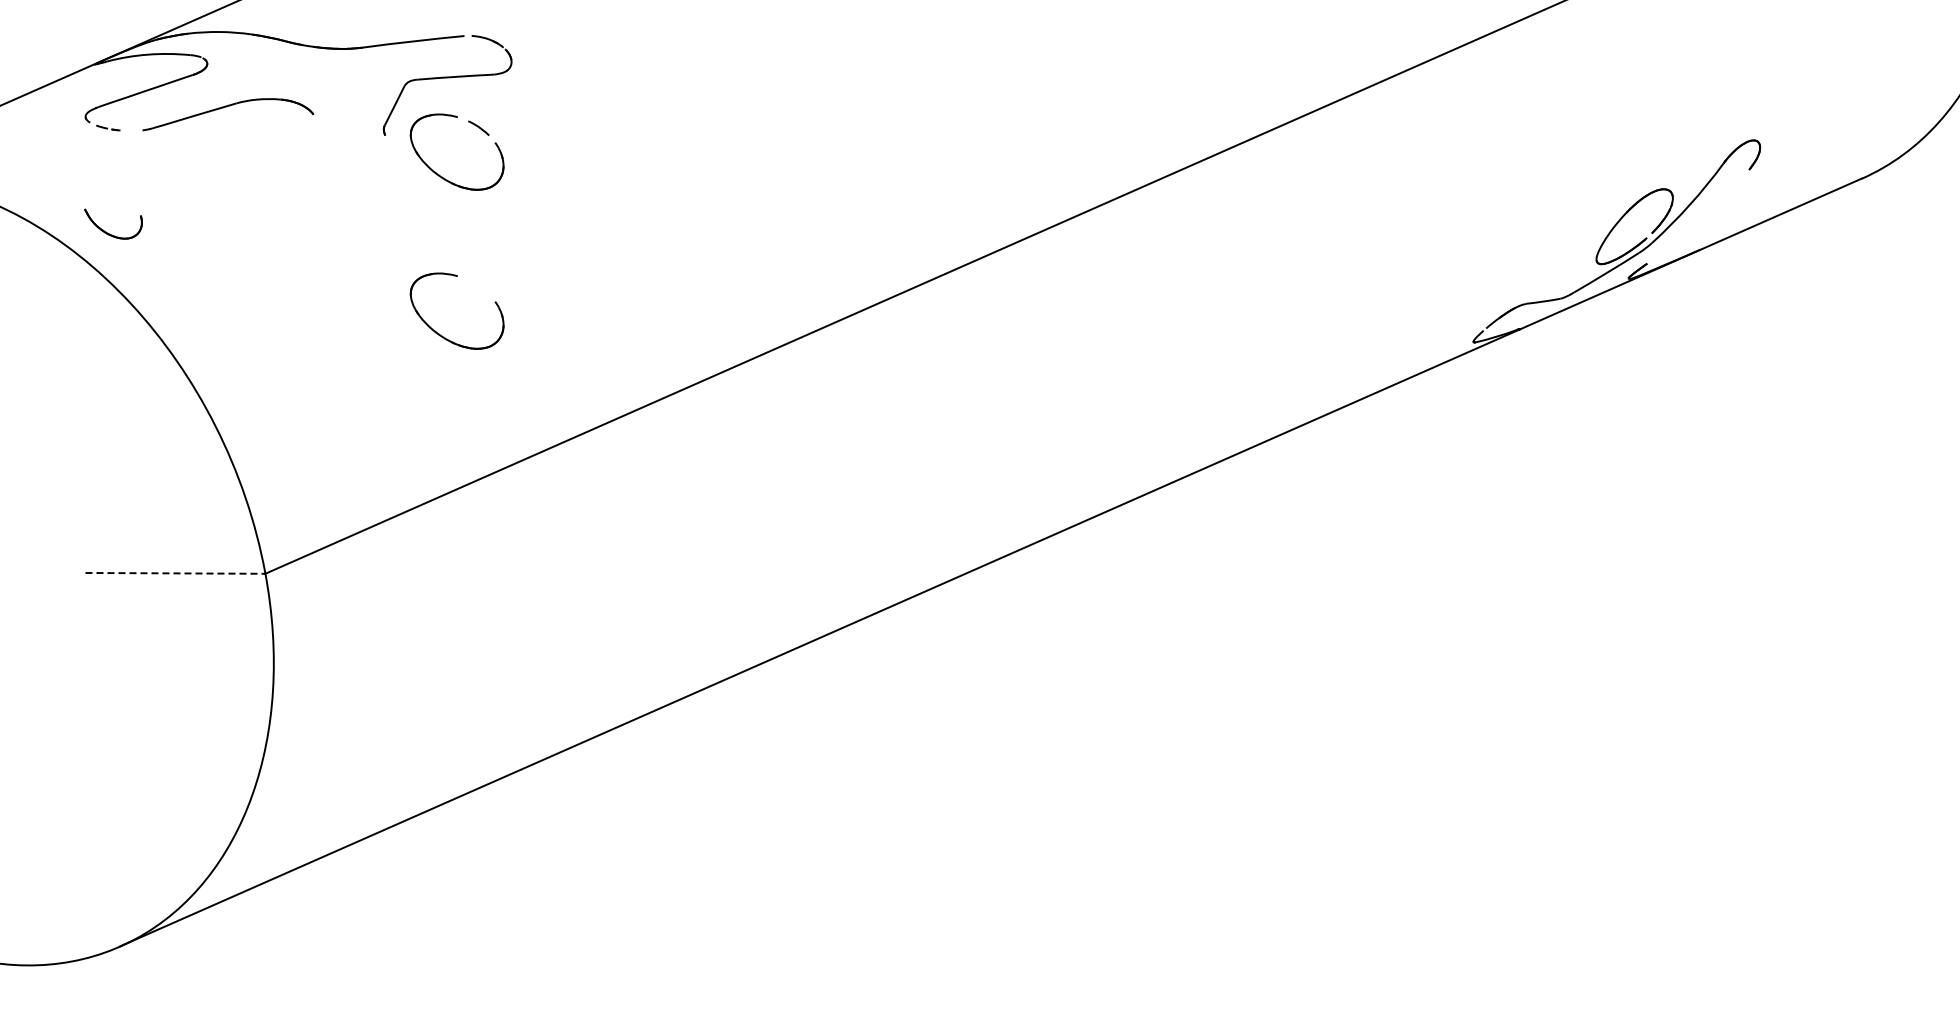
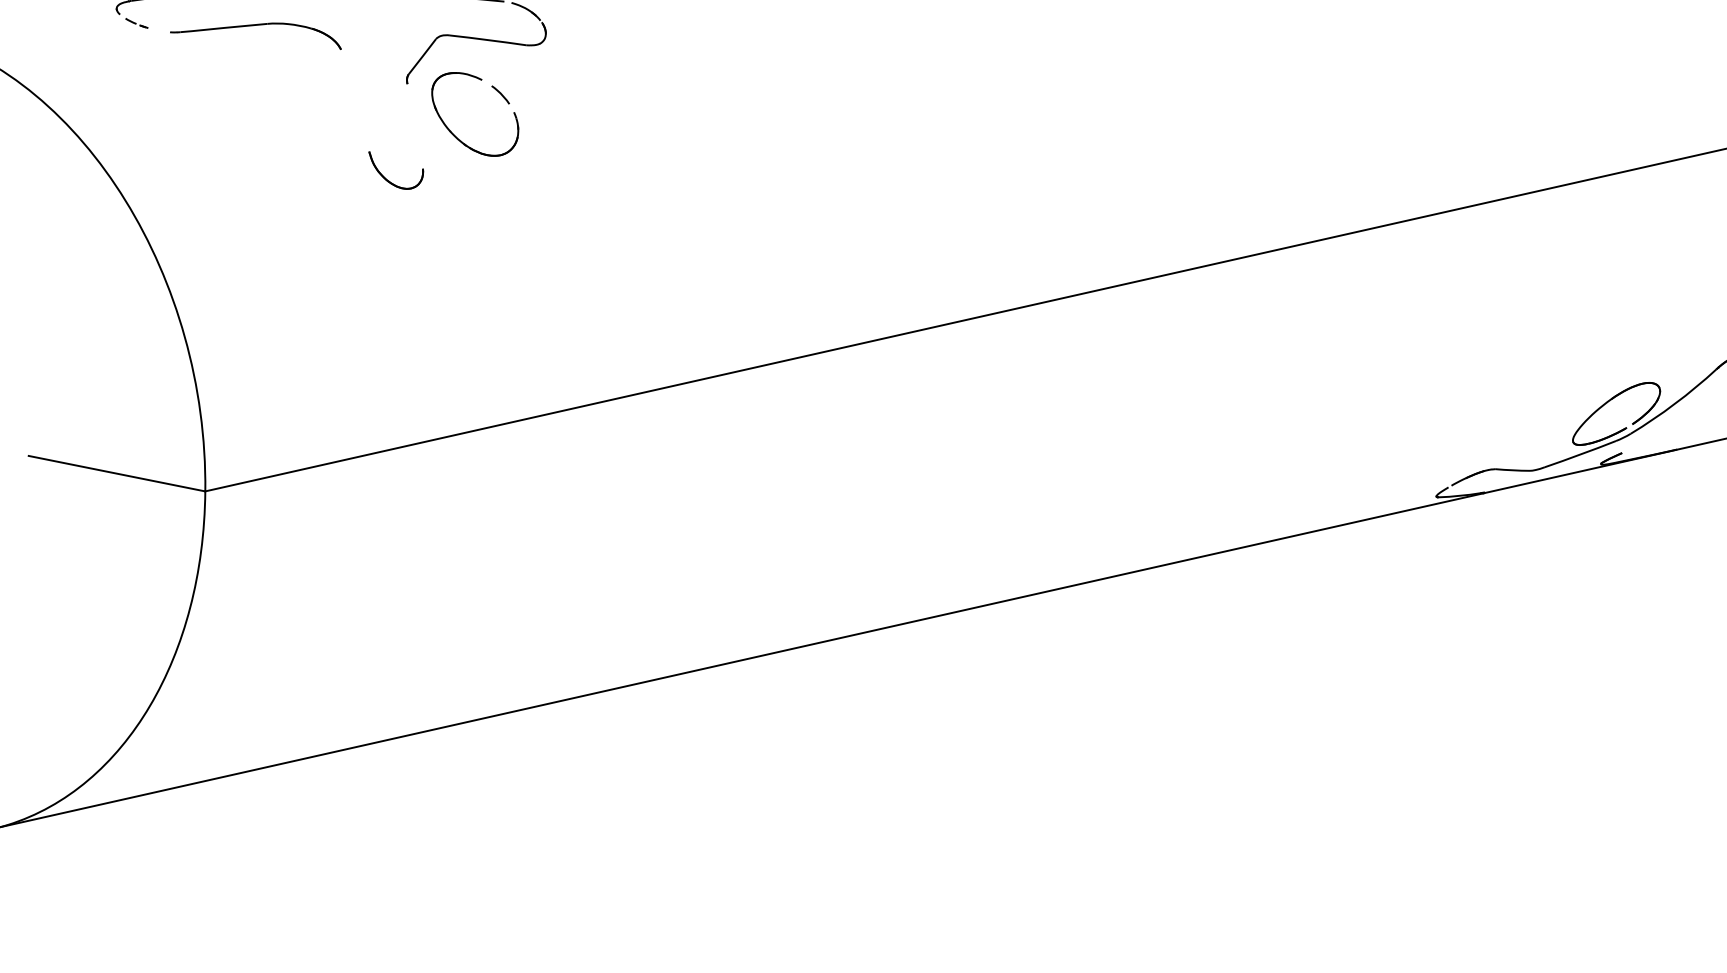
part: (106, 231) -> (386, 177), moved
part: (439, 333) -> (422, 288), removed
line: (175, 573) -> (117, 473), dashed -> solid

